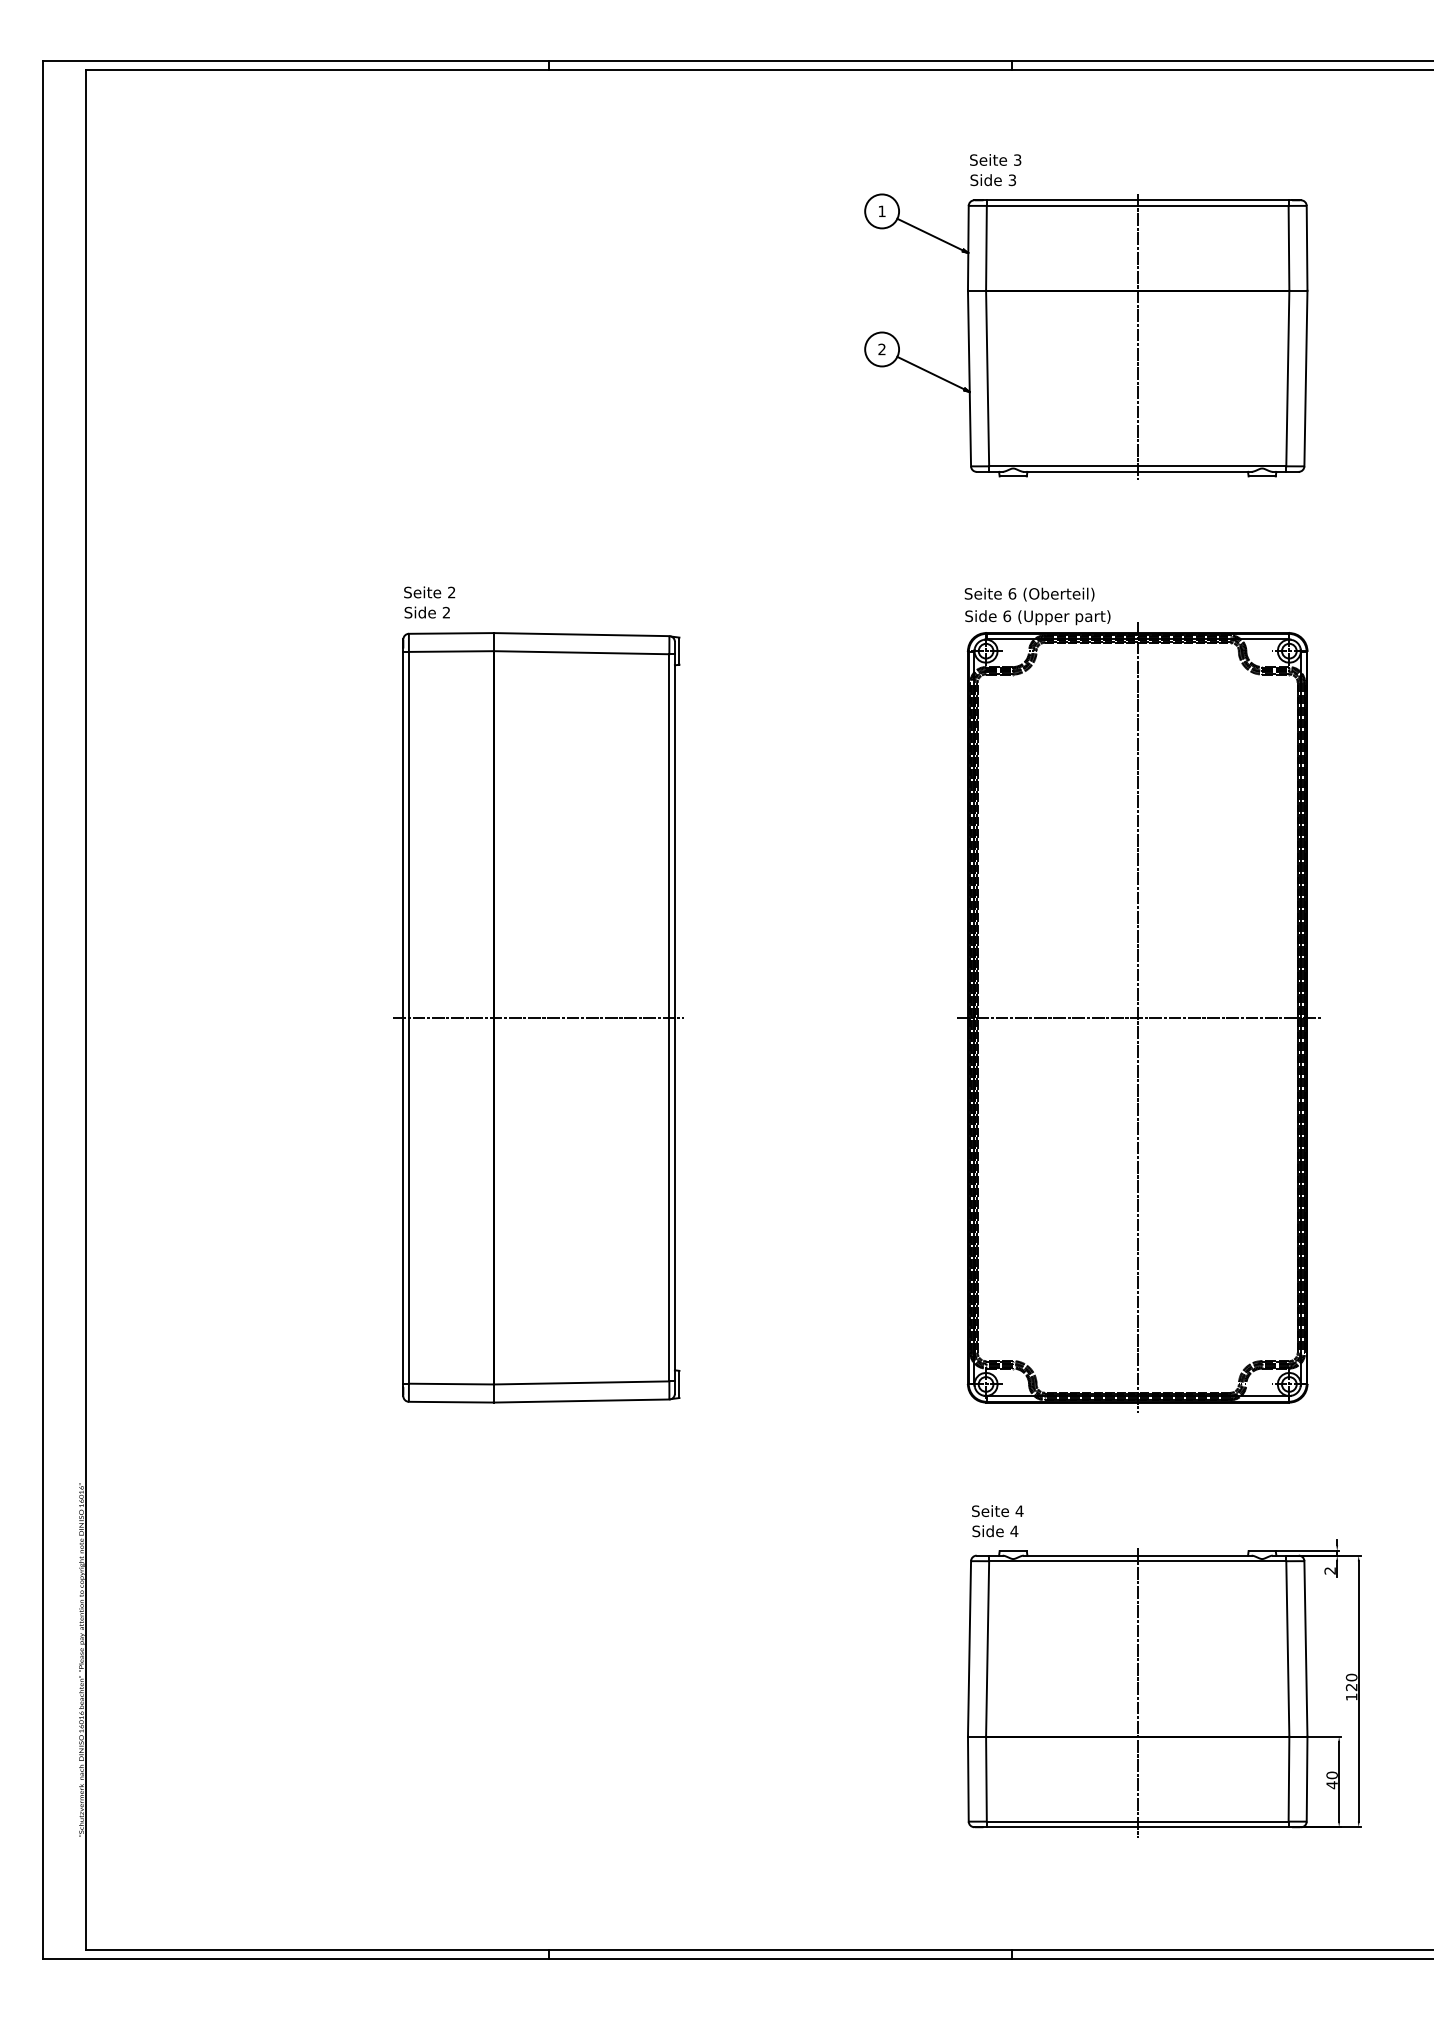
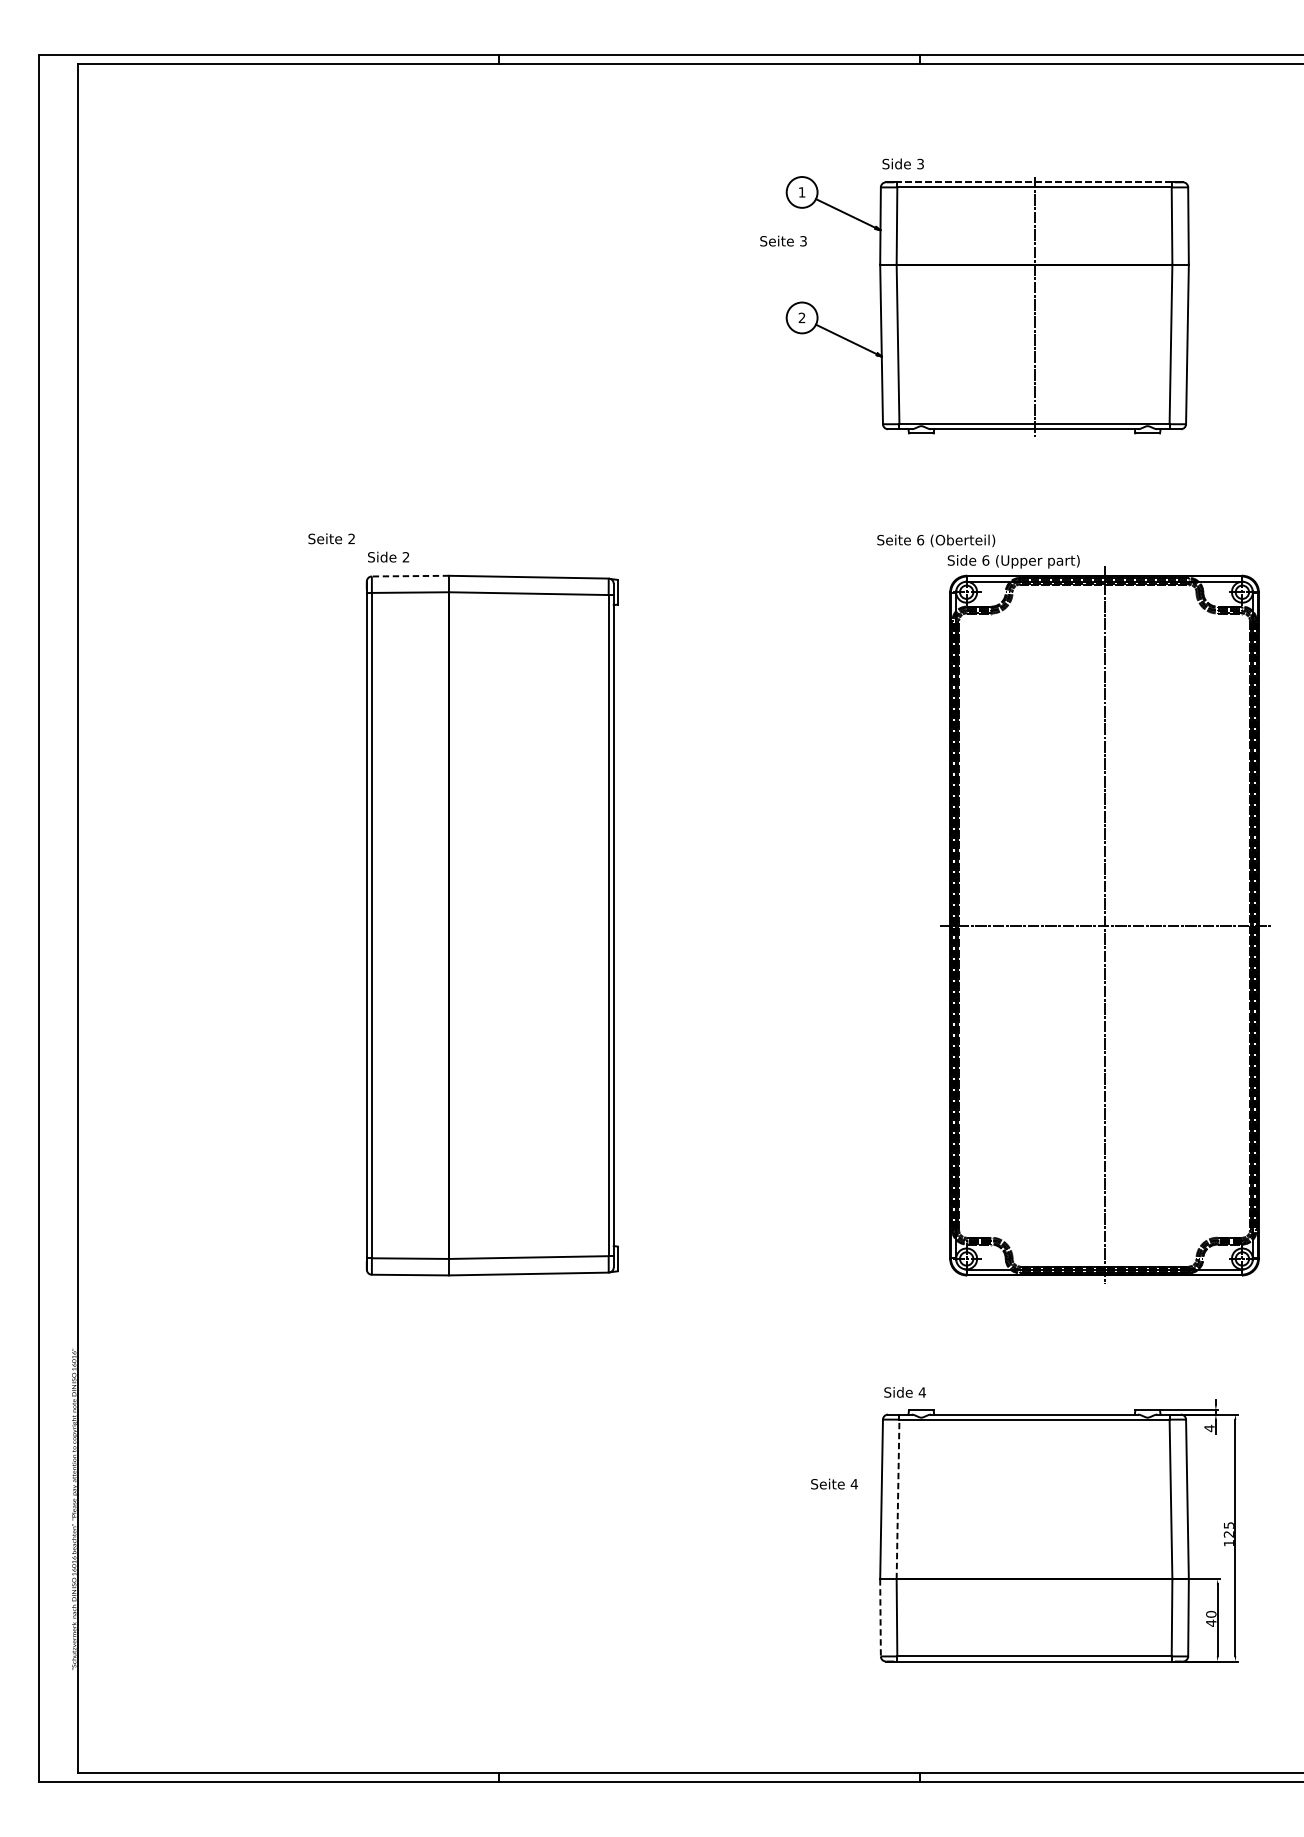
text: (995, 159) -> (783, 240), moved
line: (1137, 200) -> (1034, 182), solid -> dashed
text: (429, 592) -> (331, 538), moved
line: (450, 633) -> (409, 576), solid -> dashed
part: (1138, 1011) -> (1105, 919), moved
line: (538, 1017) -> (489, 925), removed
text: (997, 1510) -> (834, 1483), moved
text: (1329, 1570) -> (1208, 1428), 2 -> 4
line: (987, 1648) -> (897, 1499), solid -> dashed
text: (1351, 1677) -> (1228, 1525), 120 -> 125
line: (1137, 1692) -> (1034, 1539), removed
line: (968, 1779) -> (880, 1618), solid -> dashed

